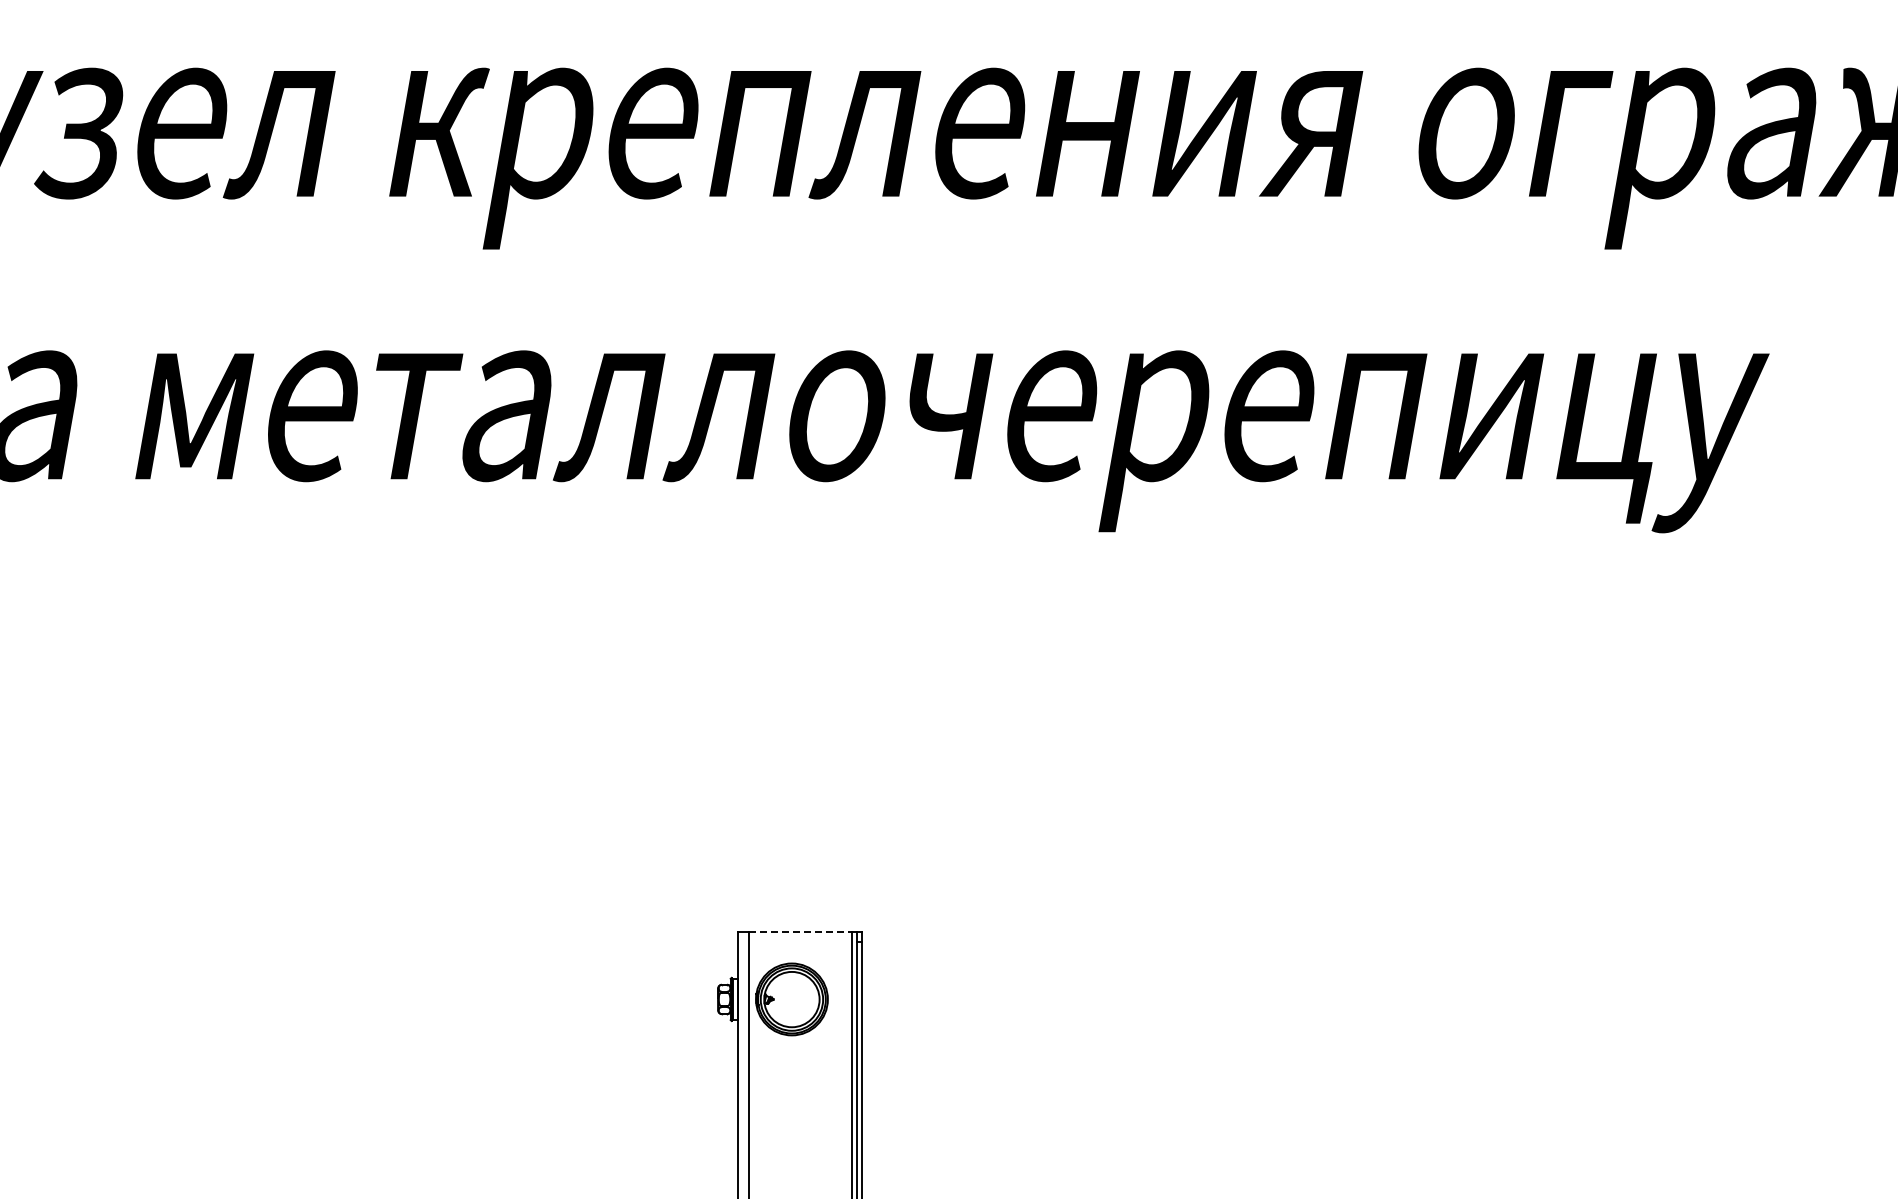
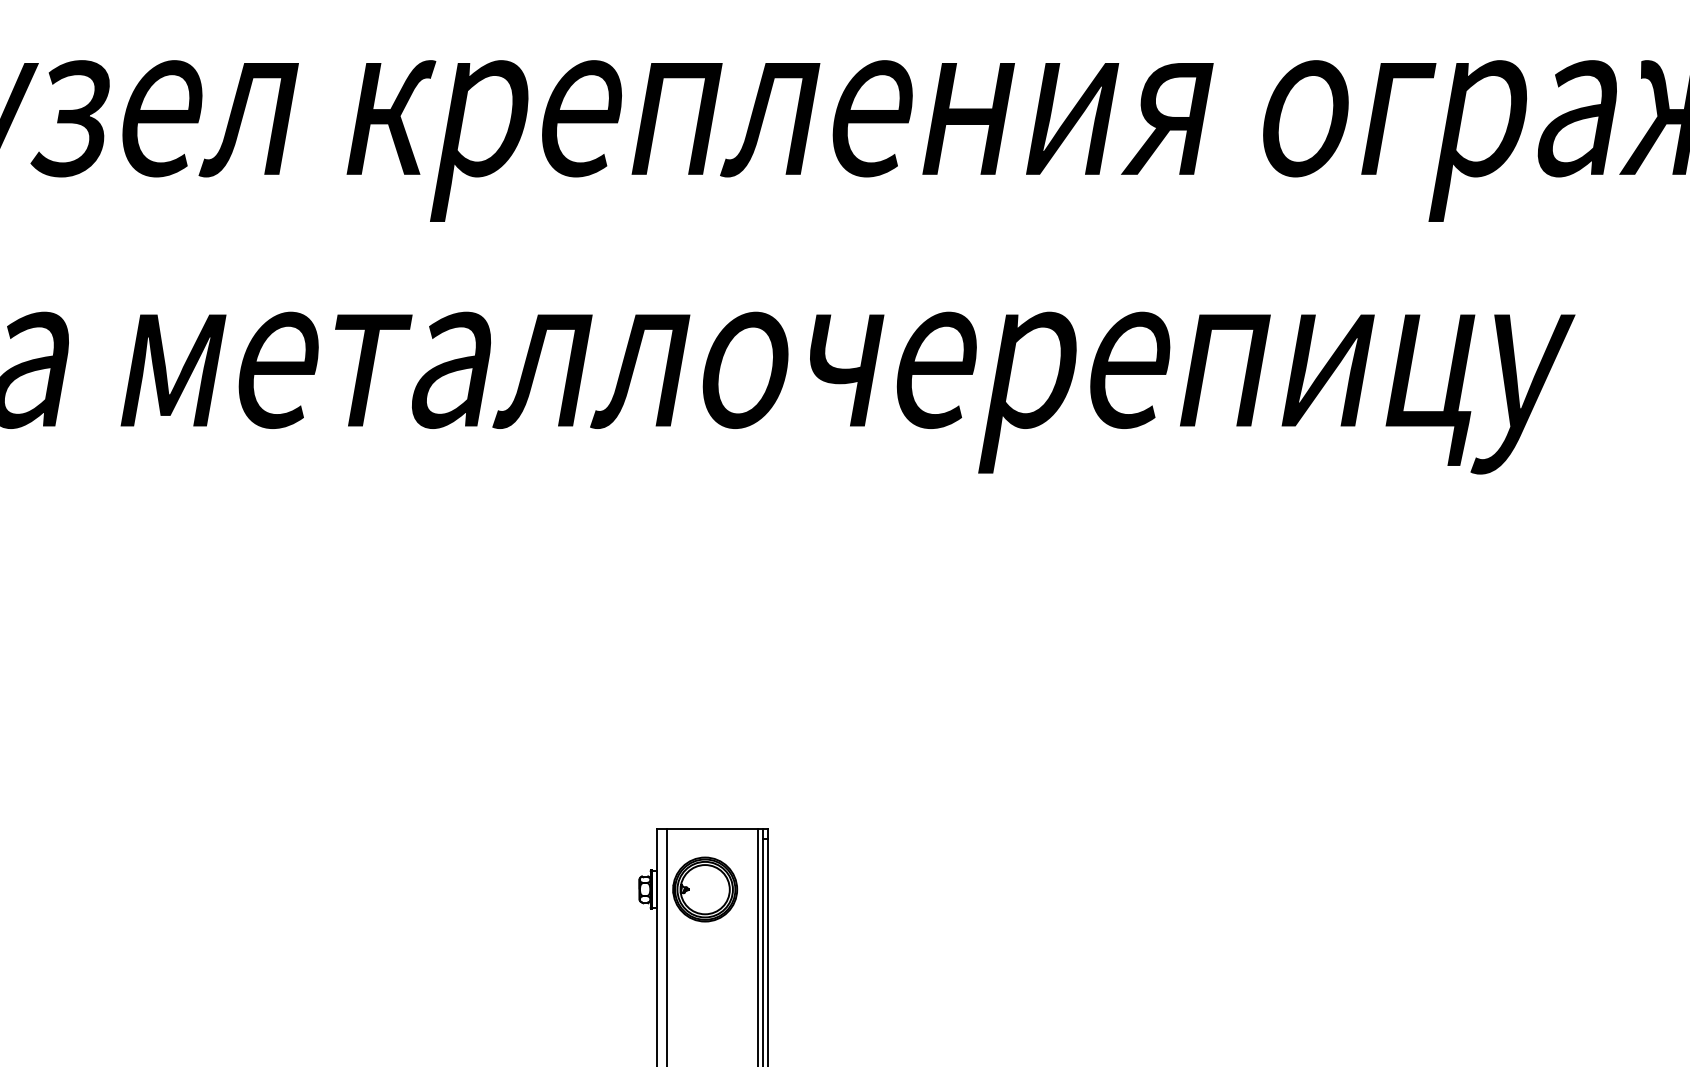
line: (800, 931) -> (712, 829), dashed -> solid

